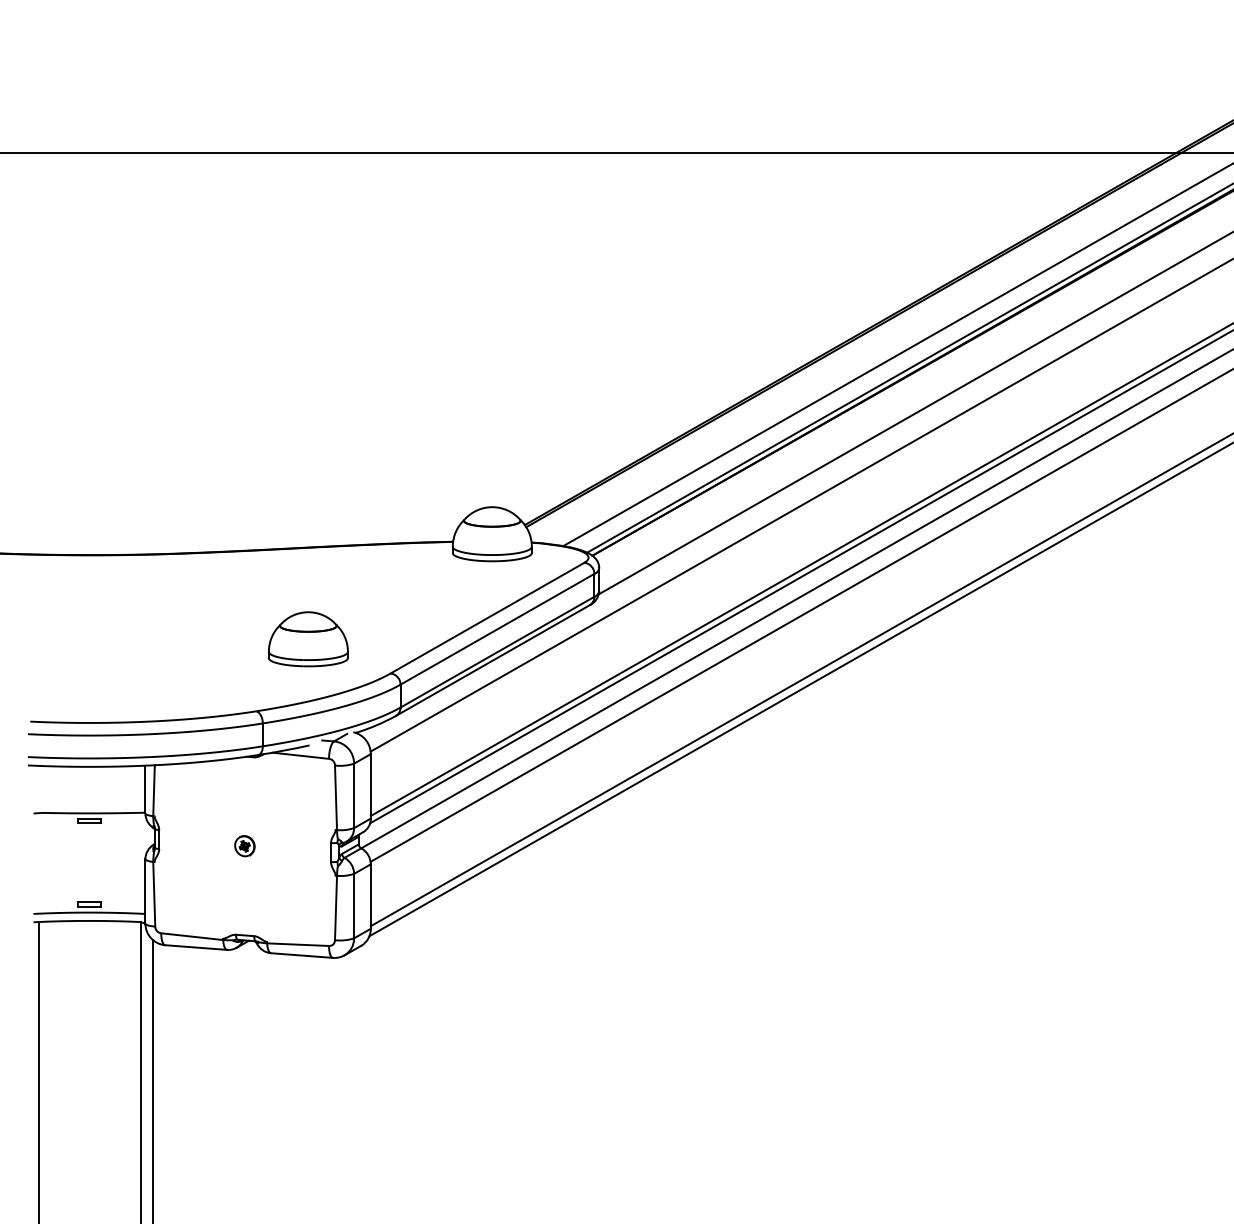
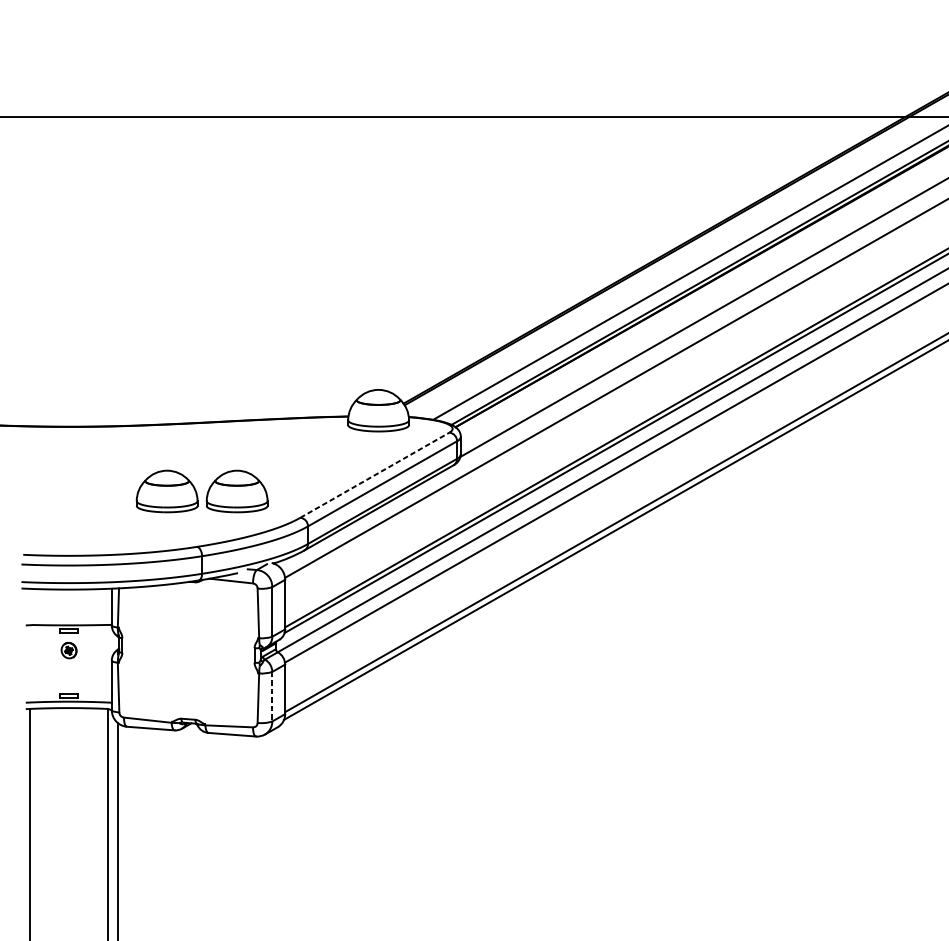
line: (487, 618) -> (374, 475), solid -> dashed
part: (217, 639) -> (167, 491), added
part: (244, 846) -> (68, 650), moved
line: (354, 906) -> (272, 696), solid -> dashed

